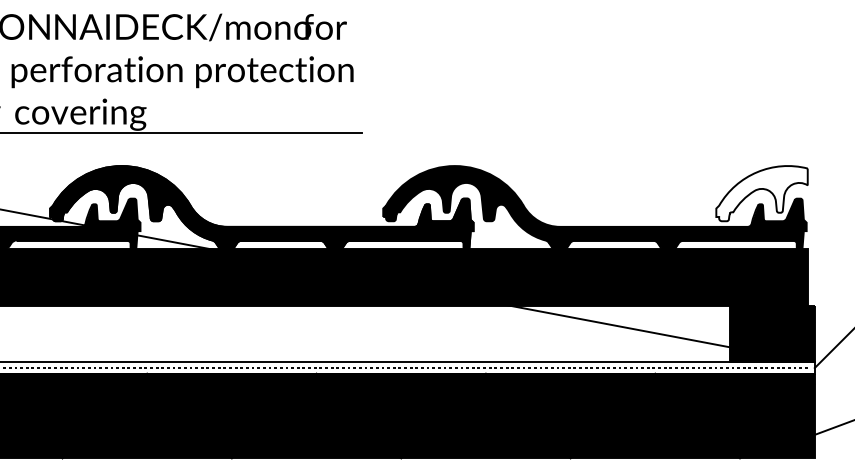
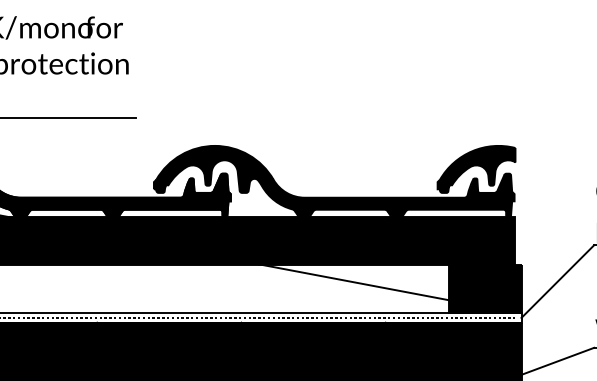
fill: (761, 193) -> (476, 169), added

